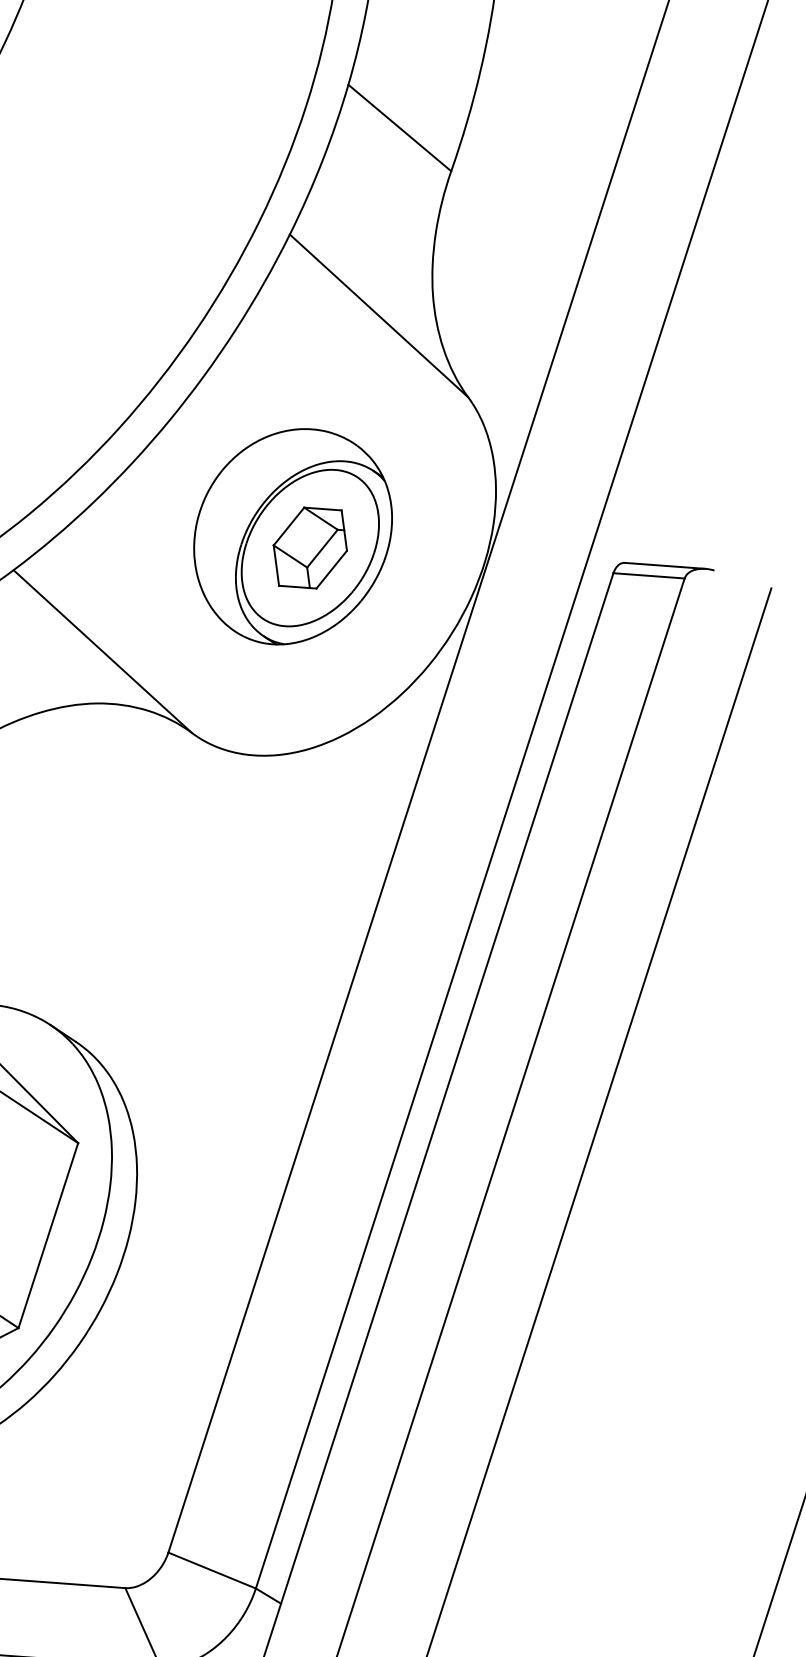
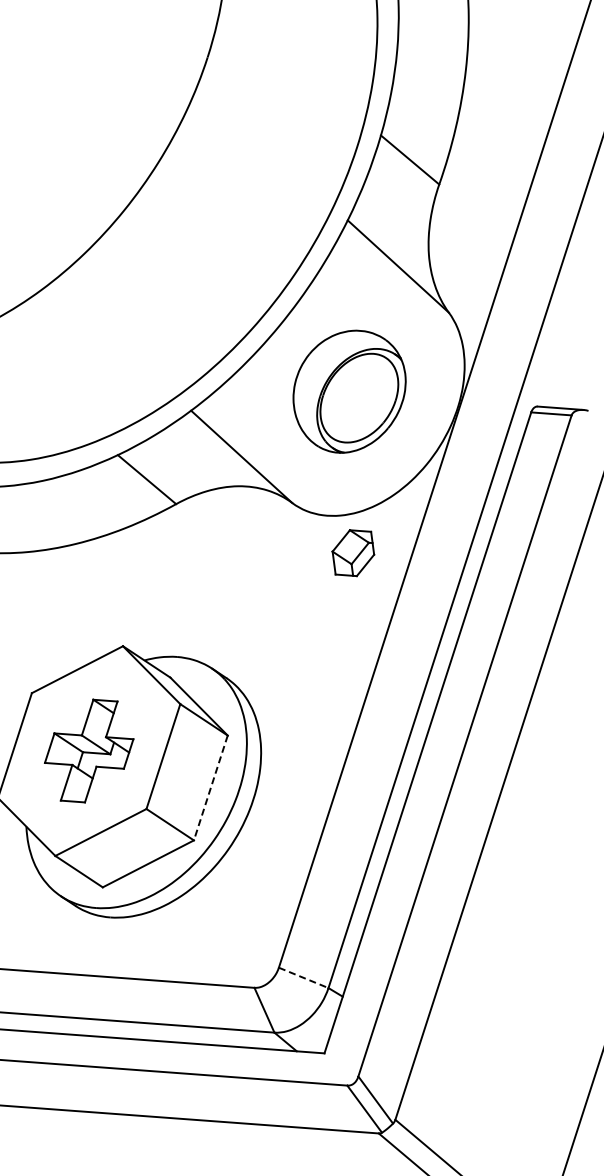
part: (310, 548) -> (353, 553), moved
line: (47, 1236) -> (210, 788), solid -> dashed
line: (211, 1569) -> (303, 977), solid -> dashed

